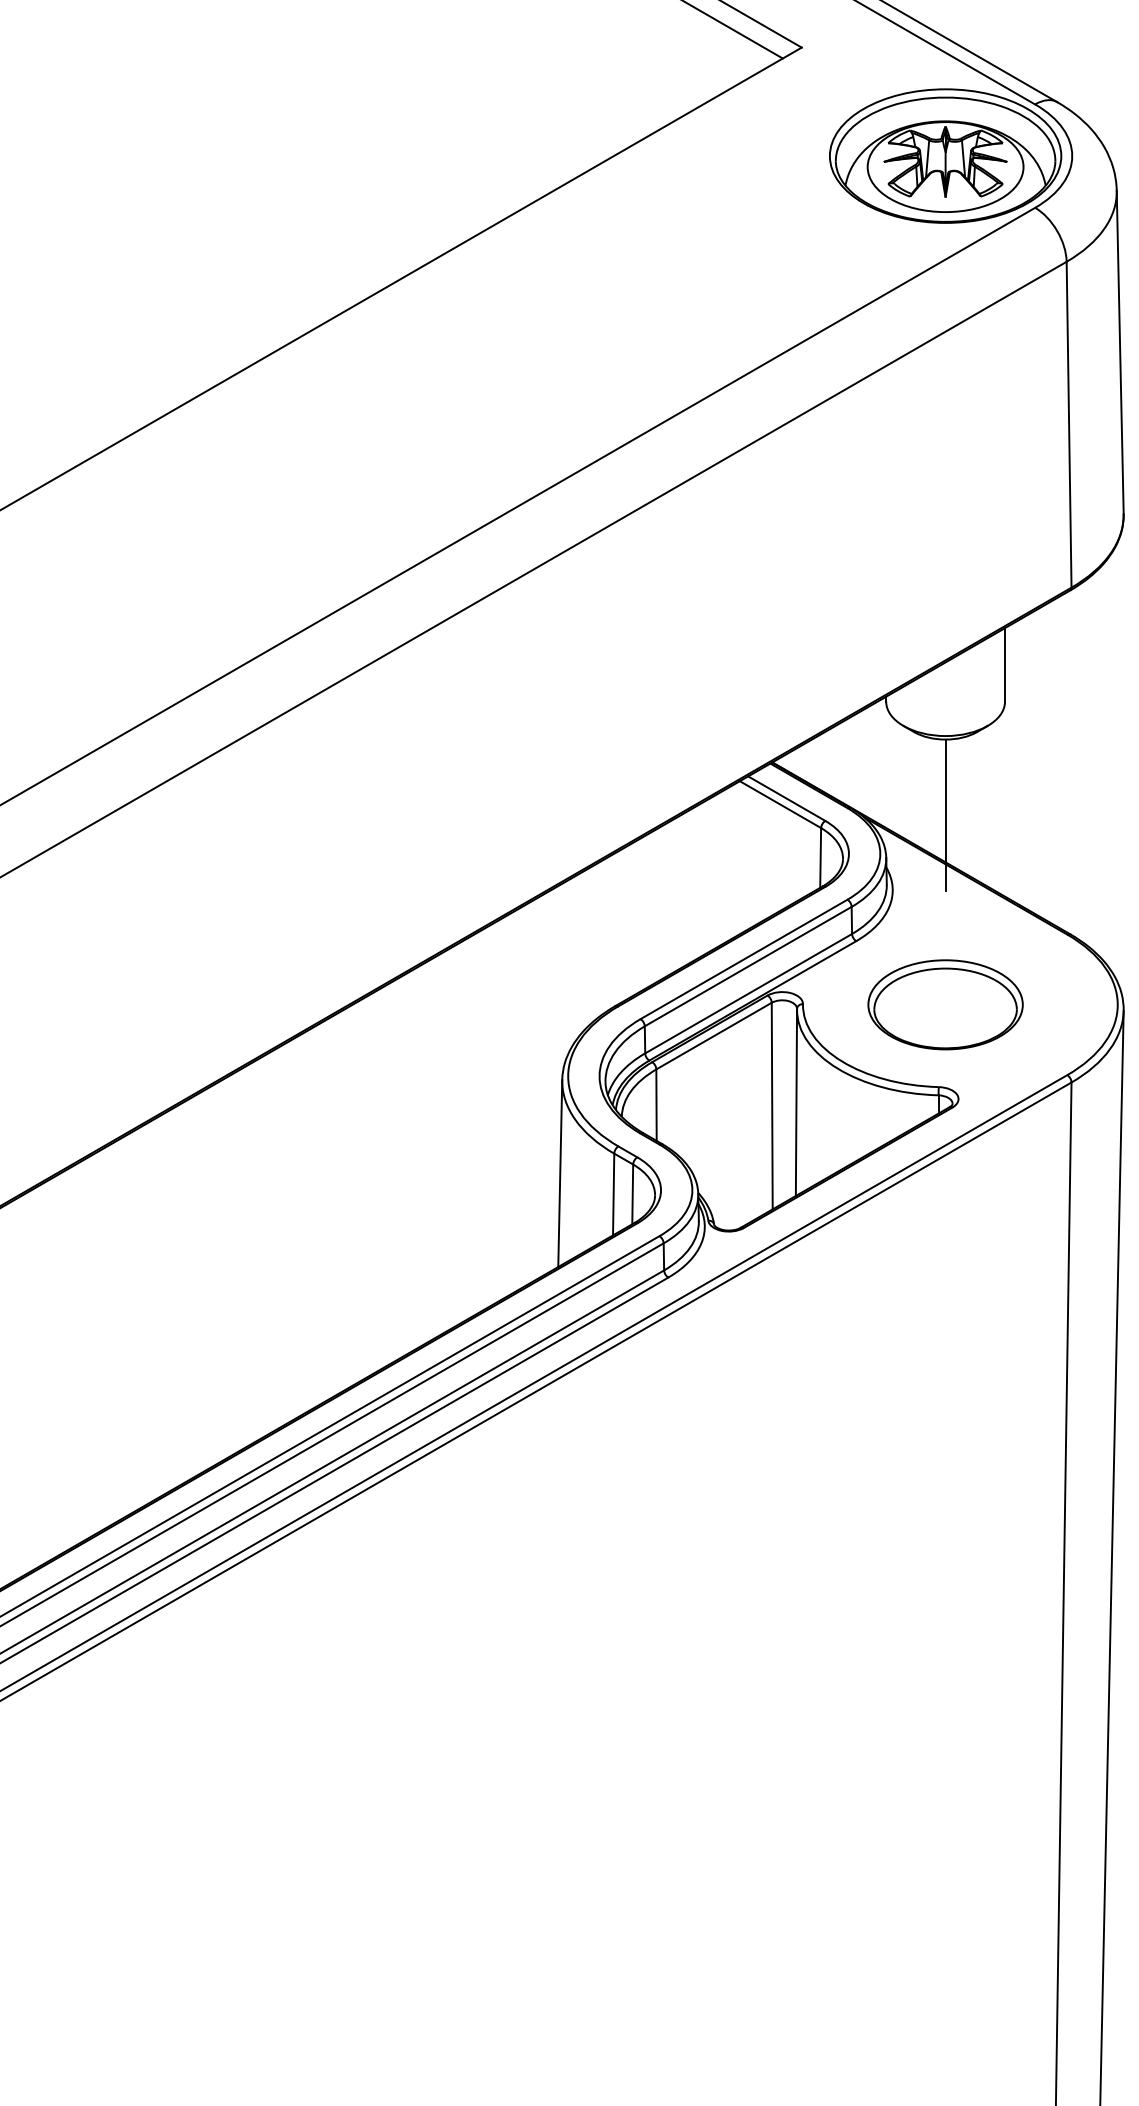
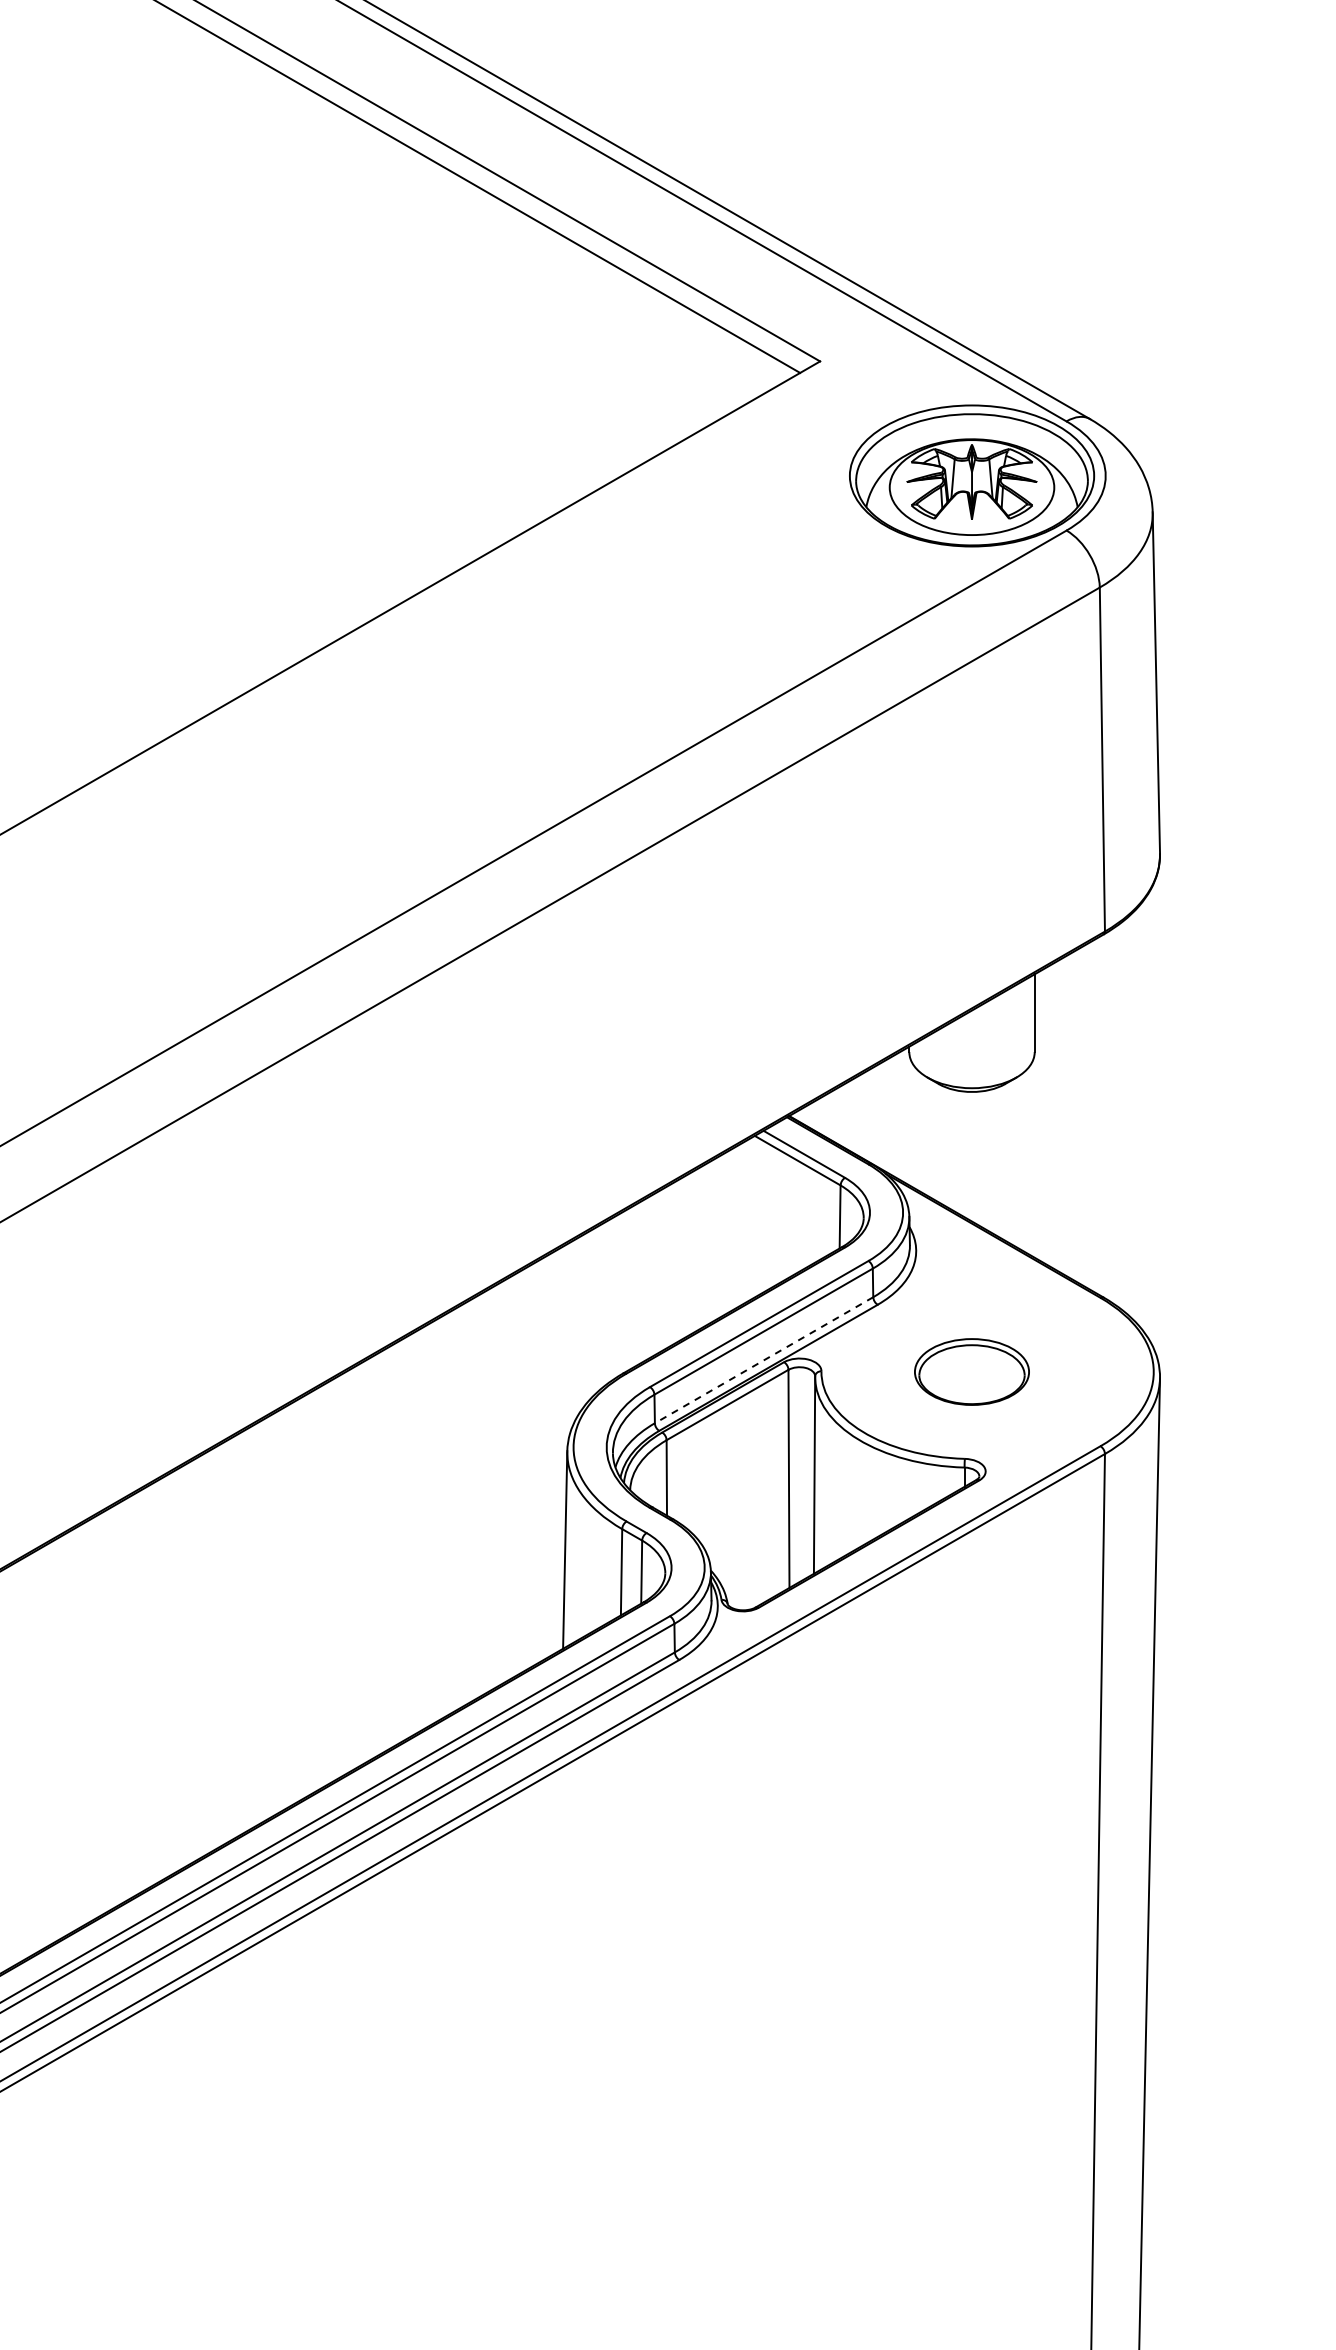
line: (945, 814) -> (971, 1171), removed
line: (748, 993) -> (763, 1360), solid -> dashed
part: (945, 1004) -> (971, 1371), size x0.7

